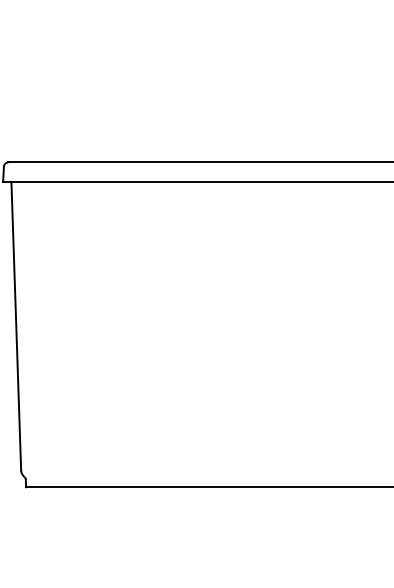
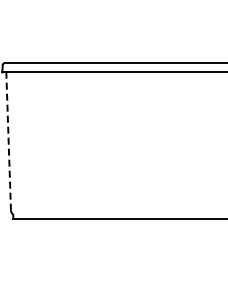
line: (15, 325) -> (8, 141), solid -> dashed

